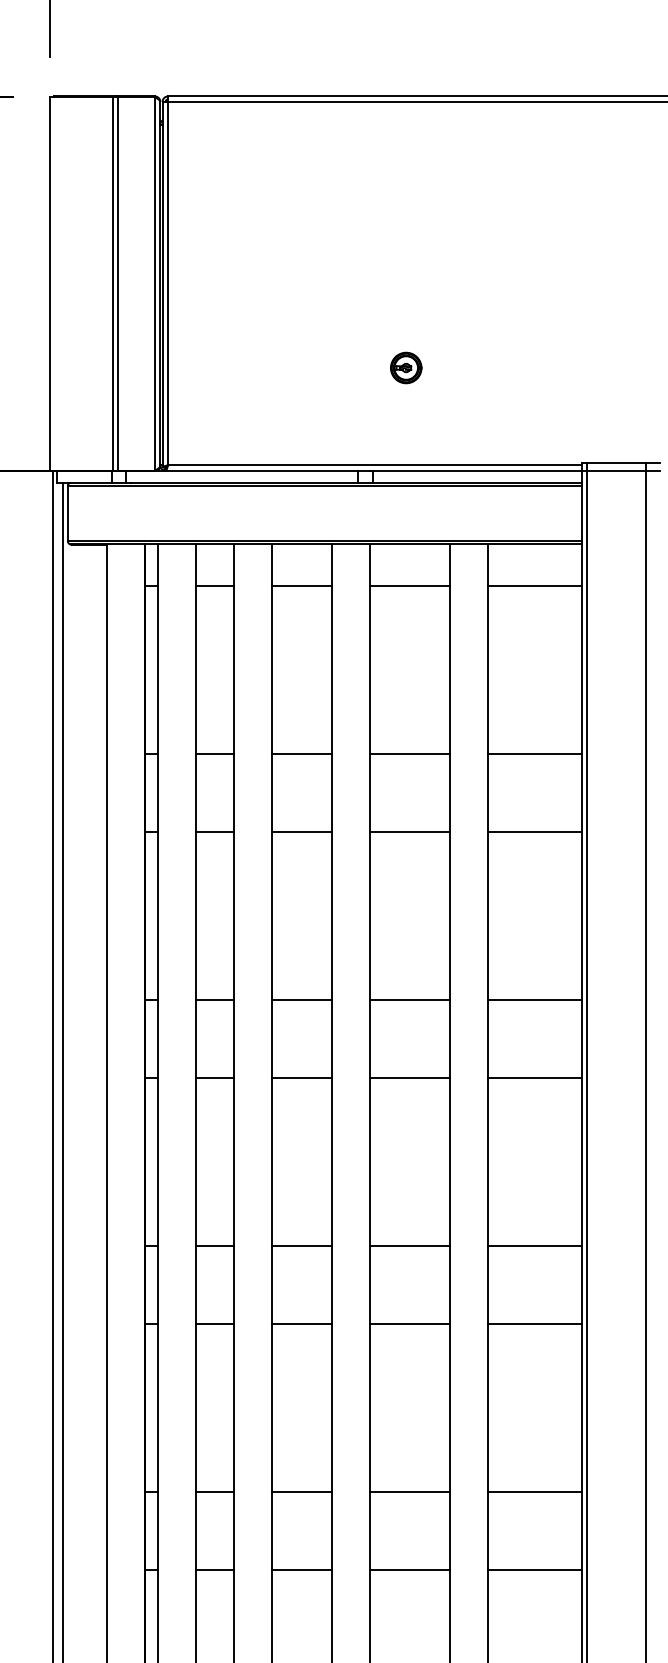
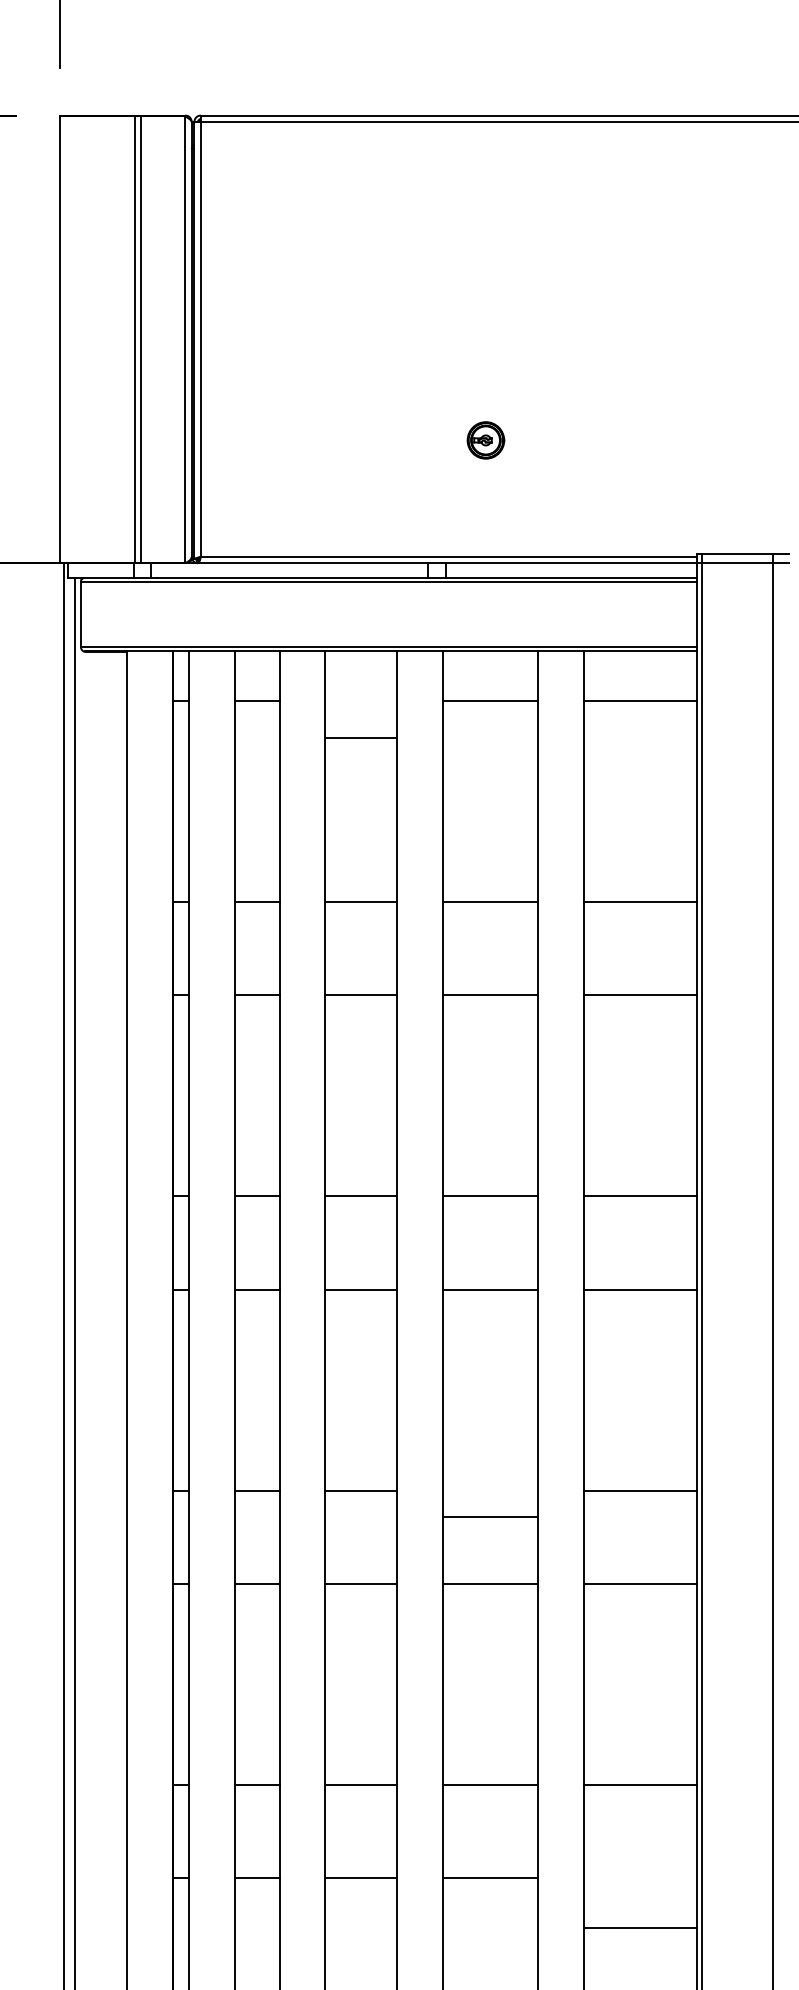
line: (301, 585) -> (360, 737), moved
line: (410, 1245) -> (491, 1516), moved
line: (535, 1569) -> (640, 1928), moved

